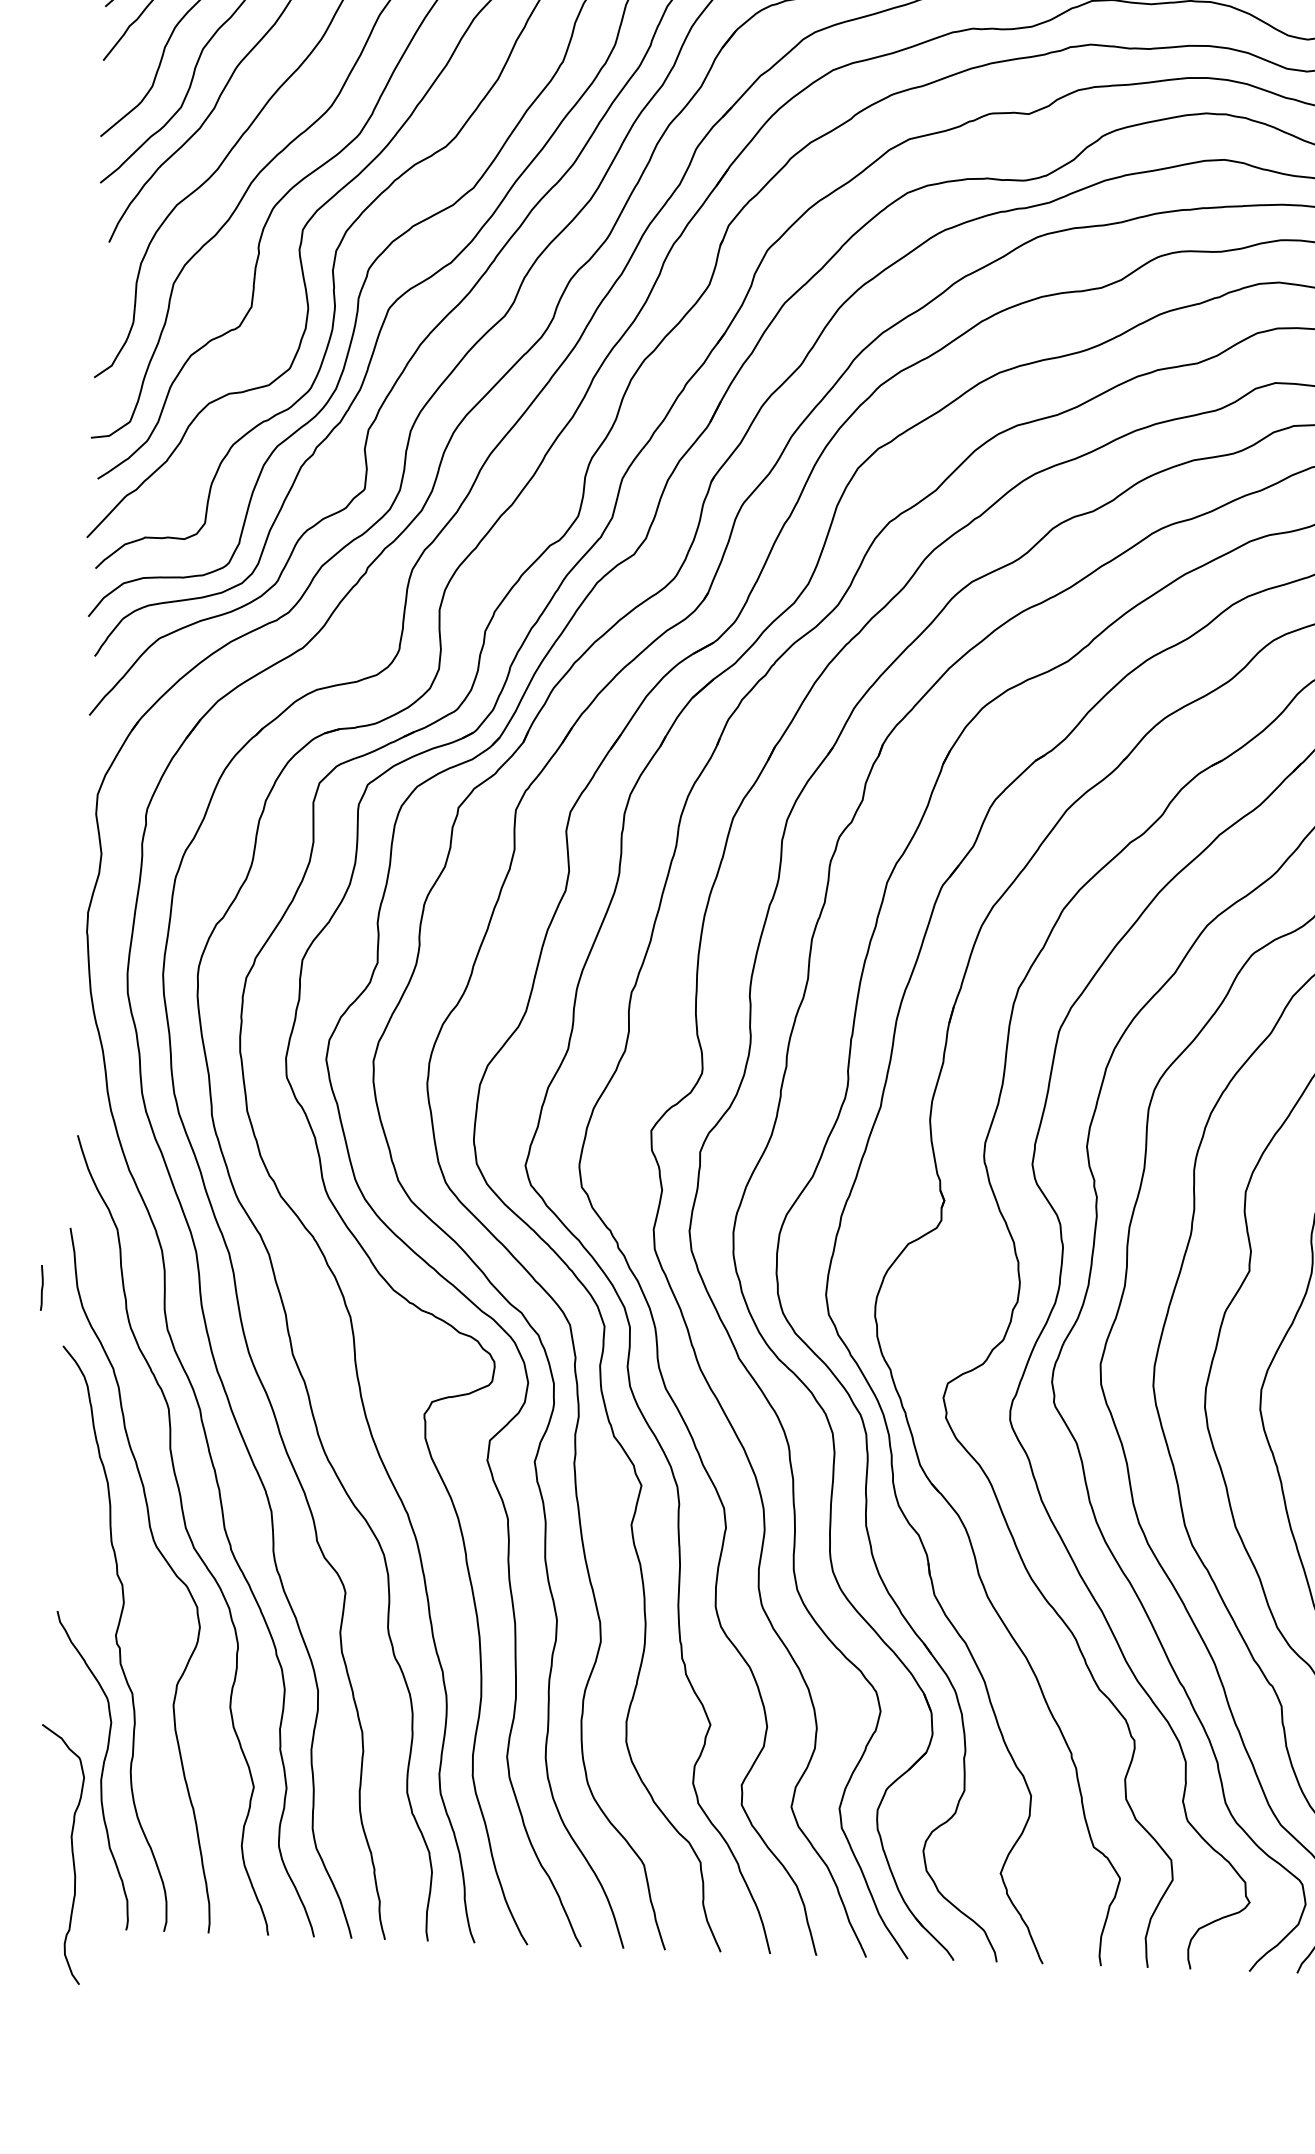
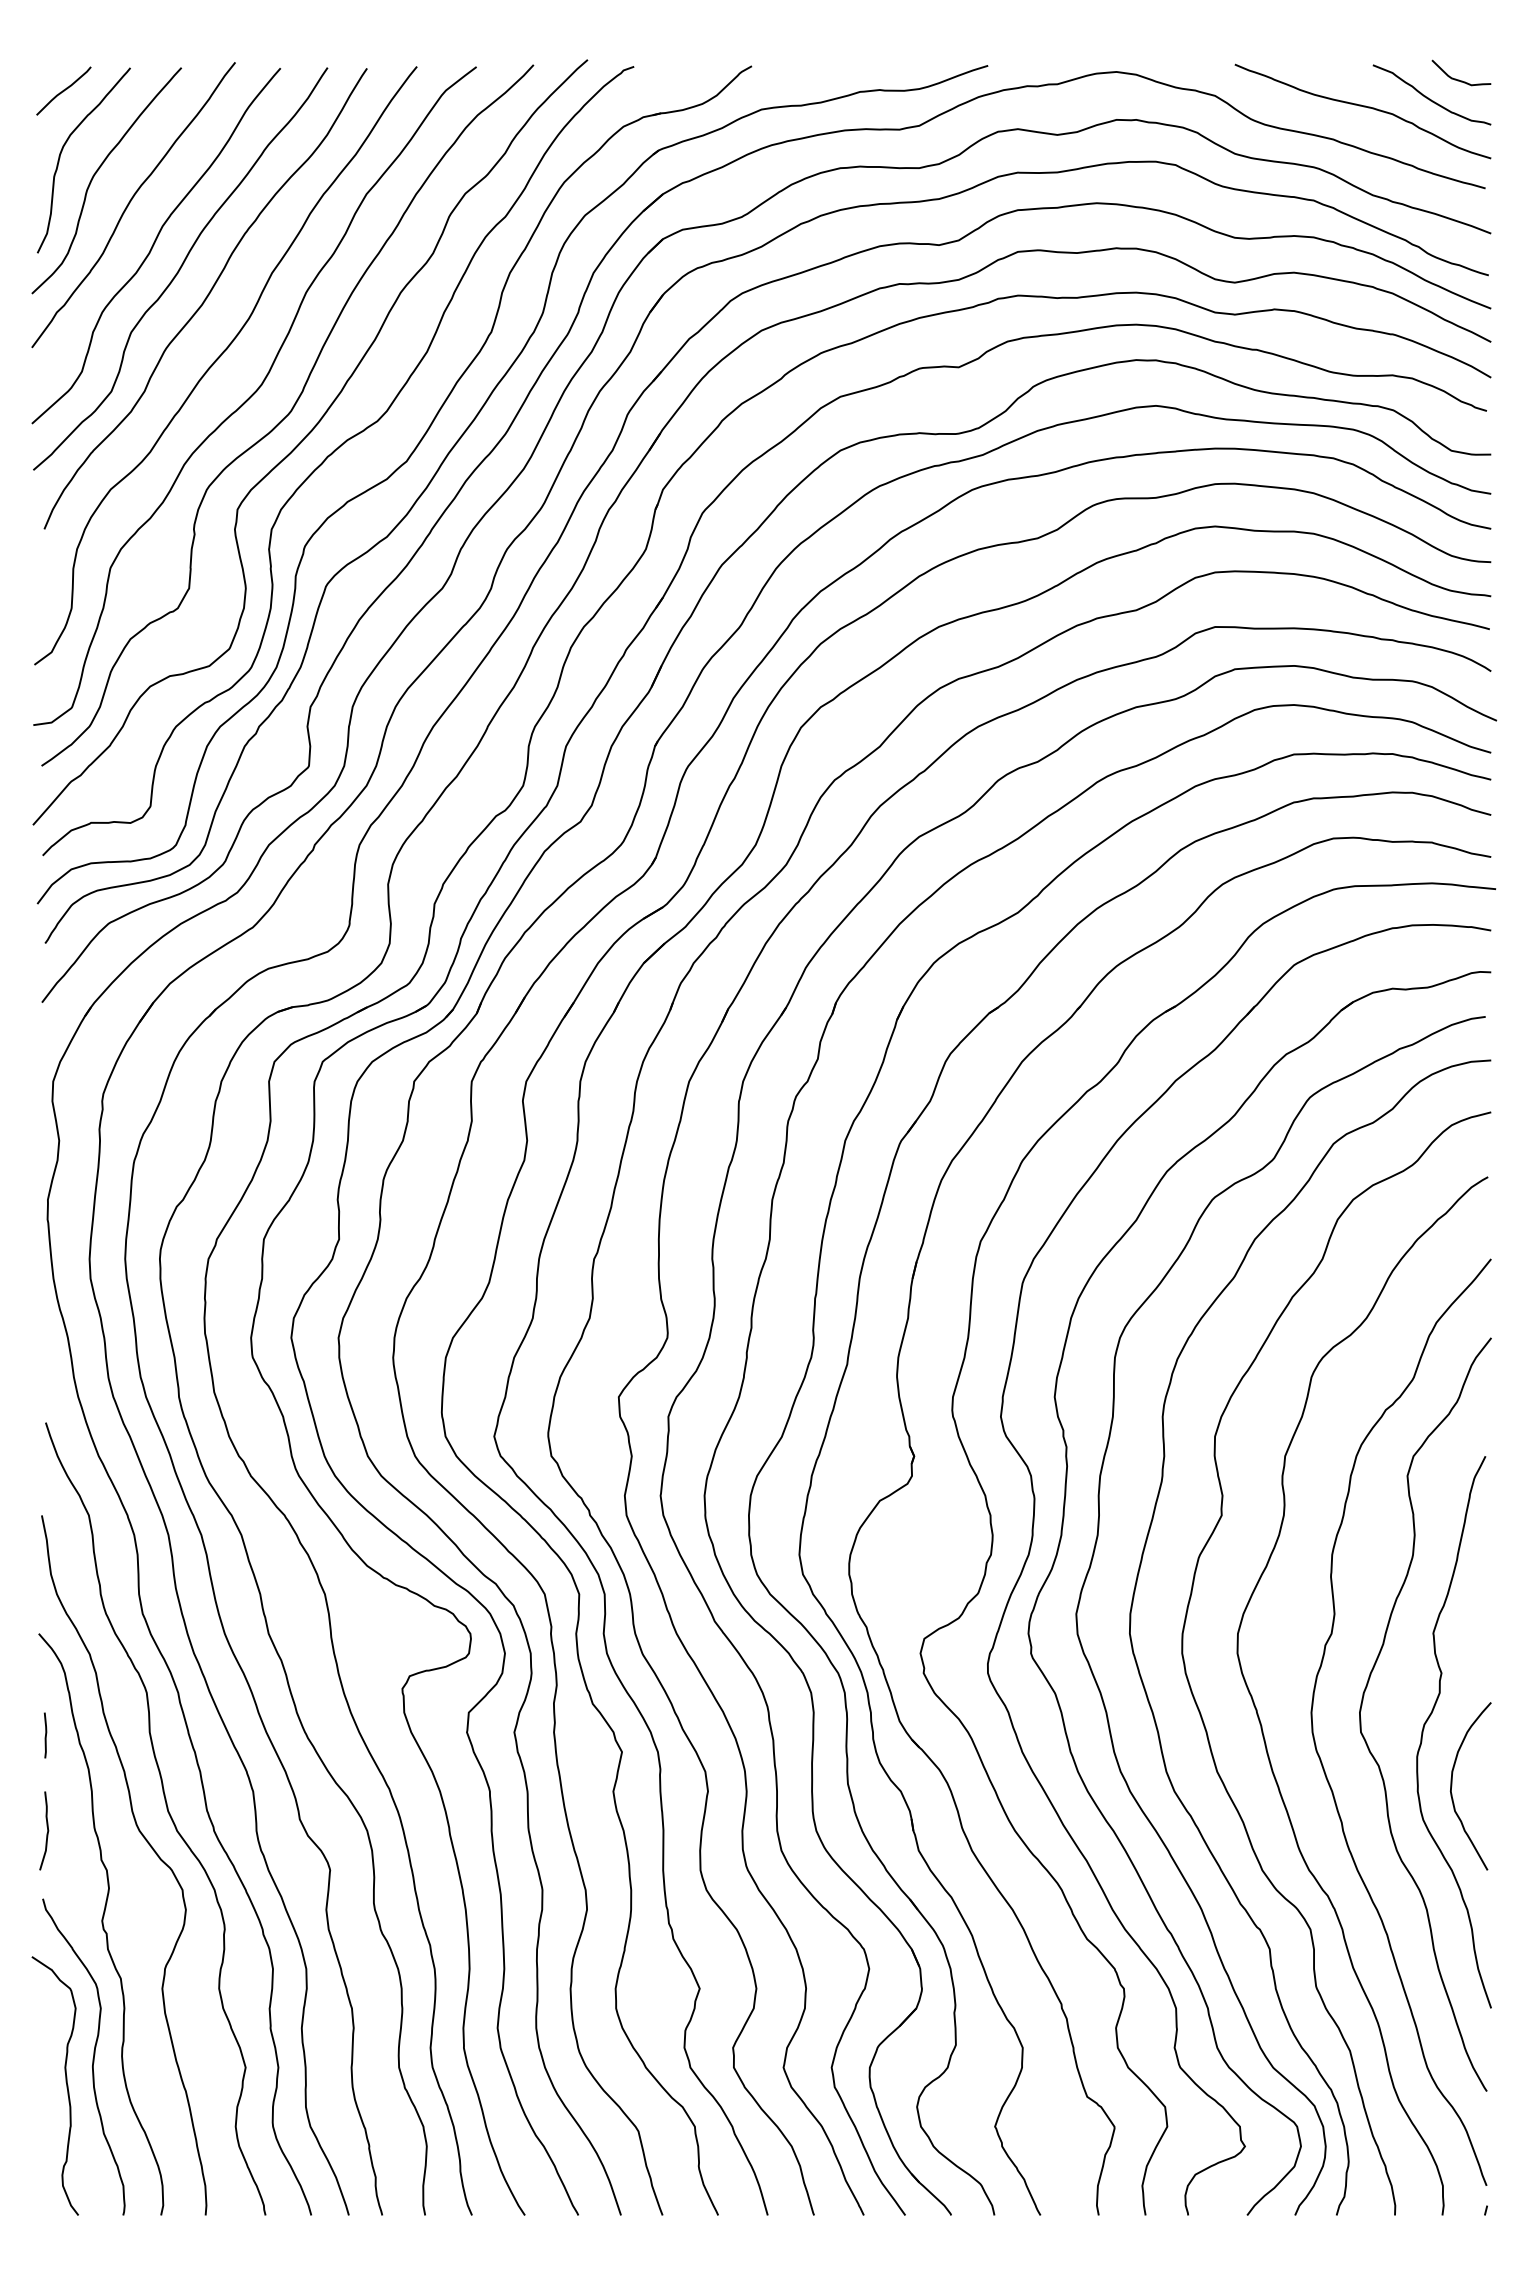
curve: (41, 1287) -> (45, 1735), moved
curve: (64, 1542) -> (47, 1830), added
curve: (71, 1851) -> (65, 2082), moved

